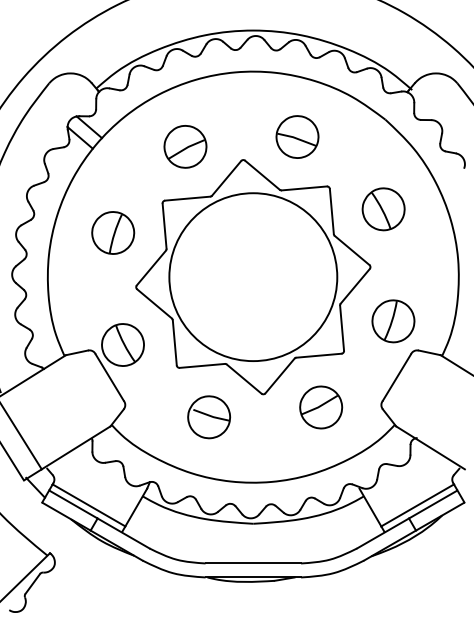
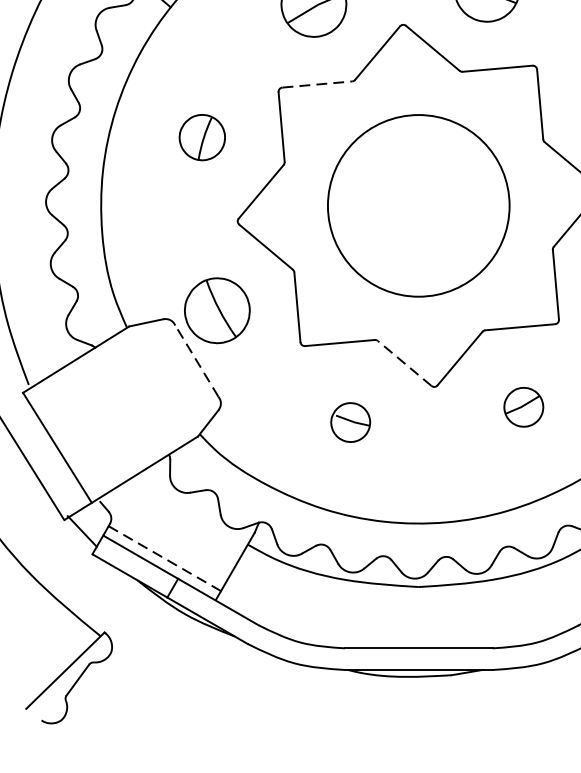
line: (187, 198) -> (317, 84), solid -> dashed
part: (113, 232) -> (202, 136), size x0.7
circle: (253, 277) -> (419, 206), size x0.7
line: (109, 377) -> (196, 360), solid -> dashed
line: (244, 379) -> (405, 364), solid -> dashed
part: (321, 407) -> (524, 407), size x0.6
part: (209, 417) -> (351, 422), size x0.6
line: (89, 505) -> (165, 558), solid -> dashed

